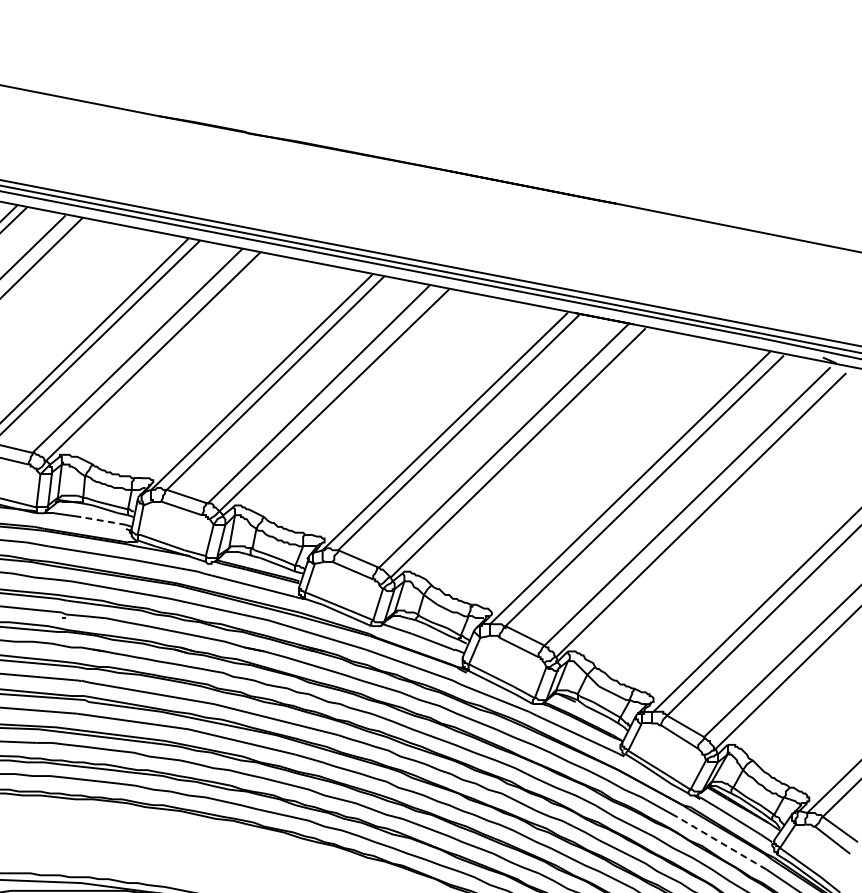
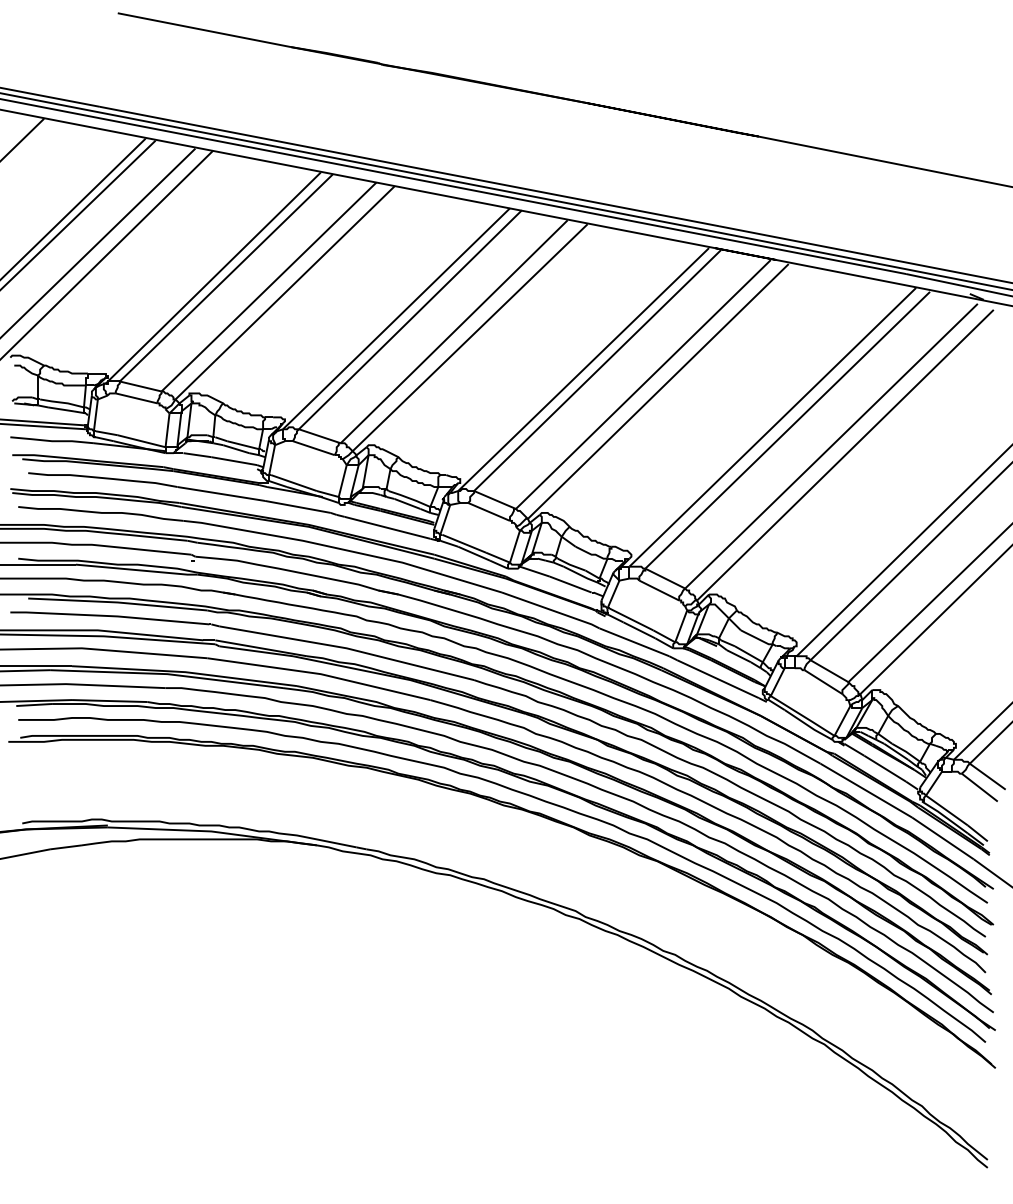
line: (102, 521) -> (233, 461), dashed -> solid
line: (720, 843) -> (865, 790), dashed -> solid

